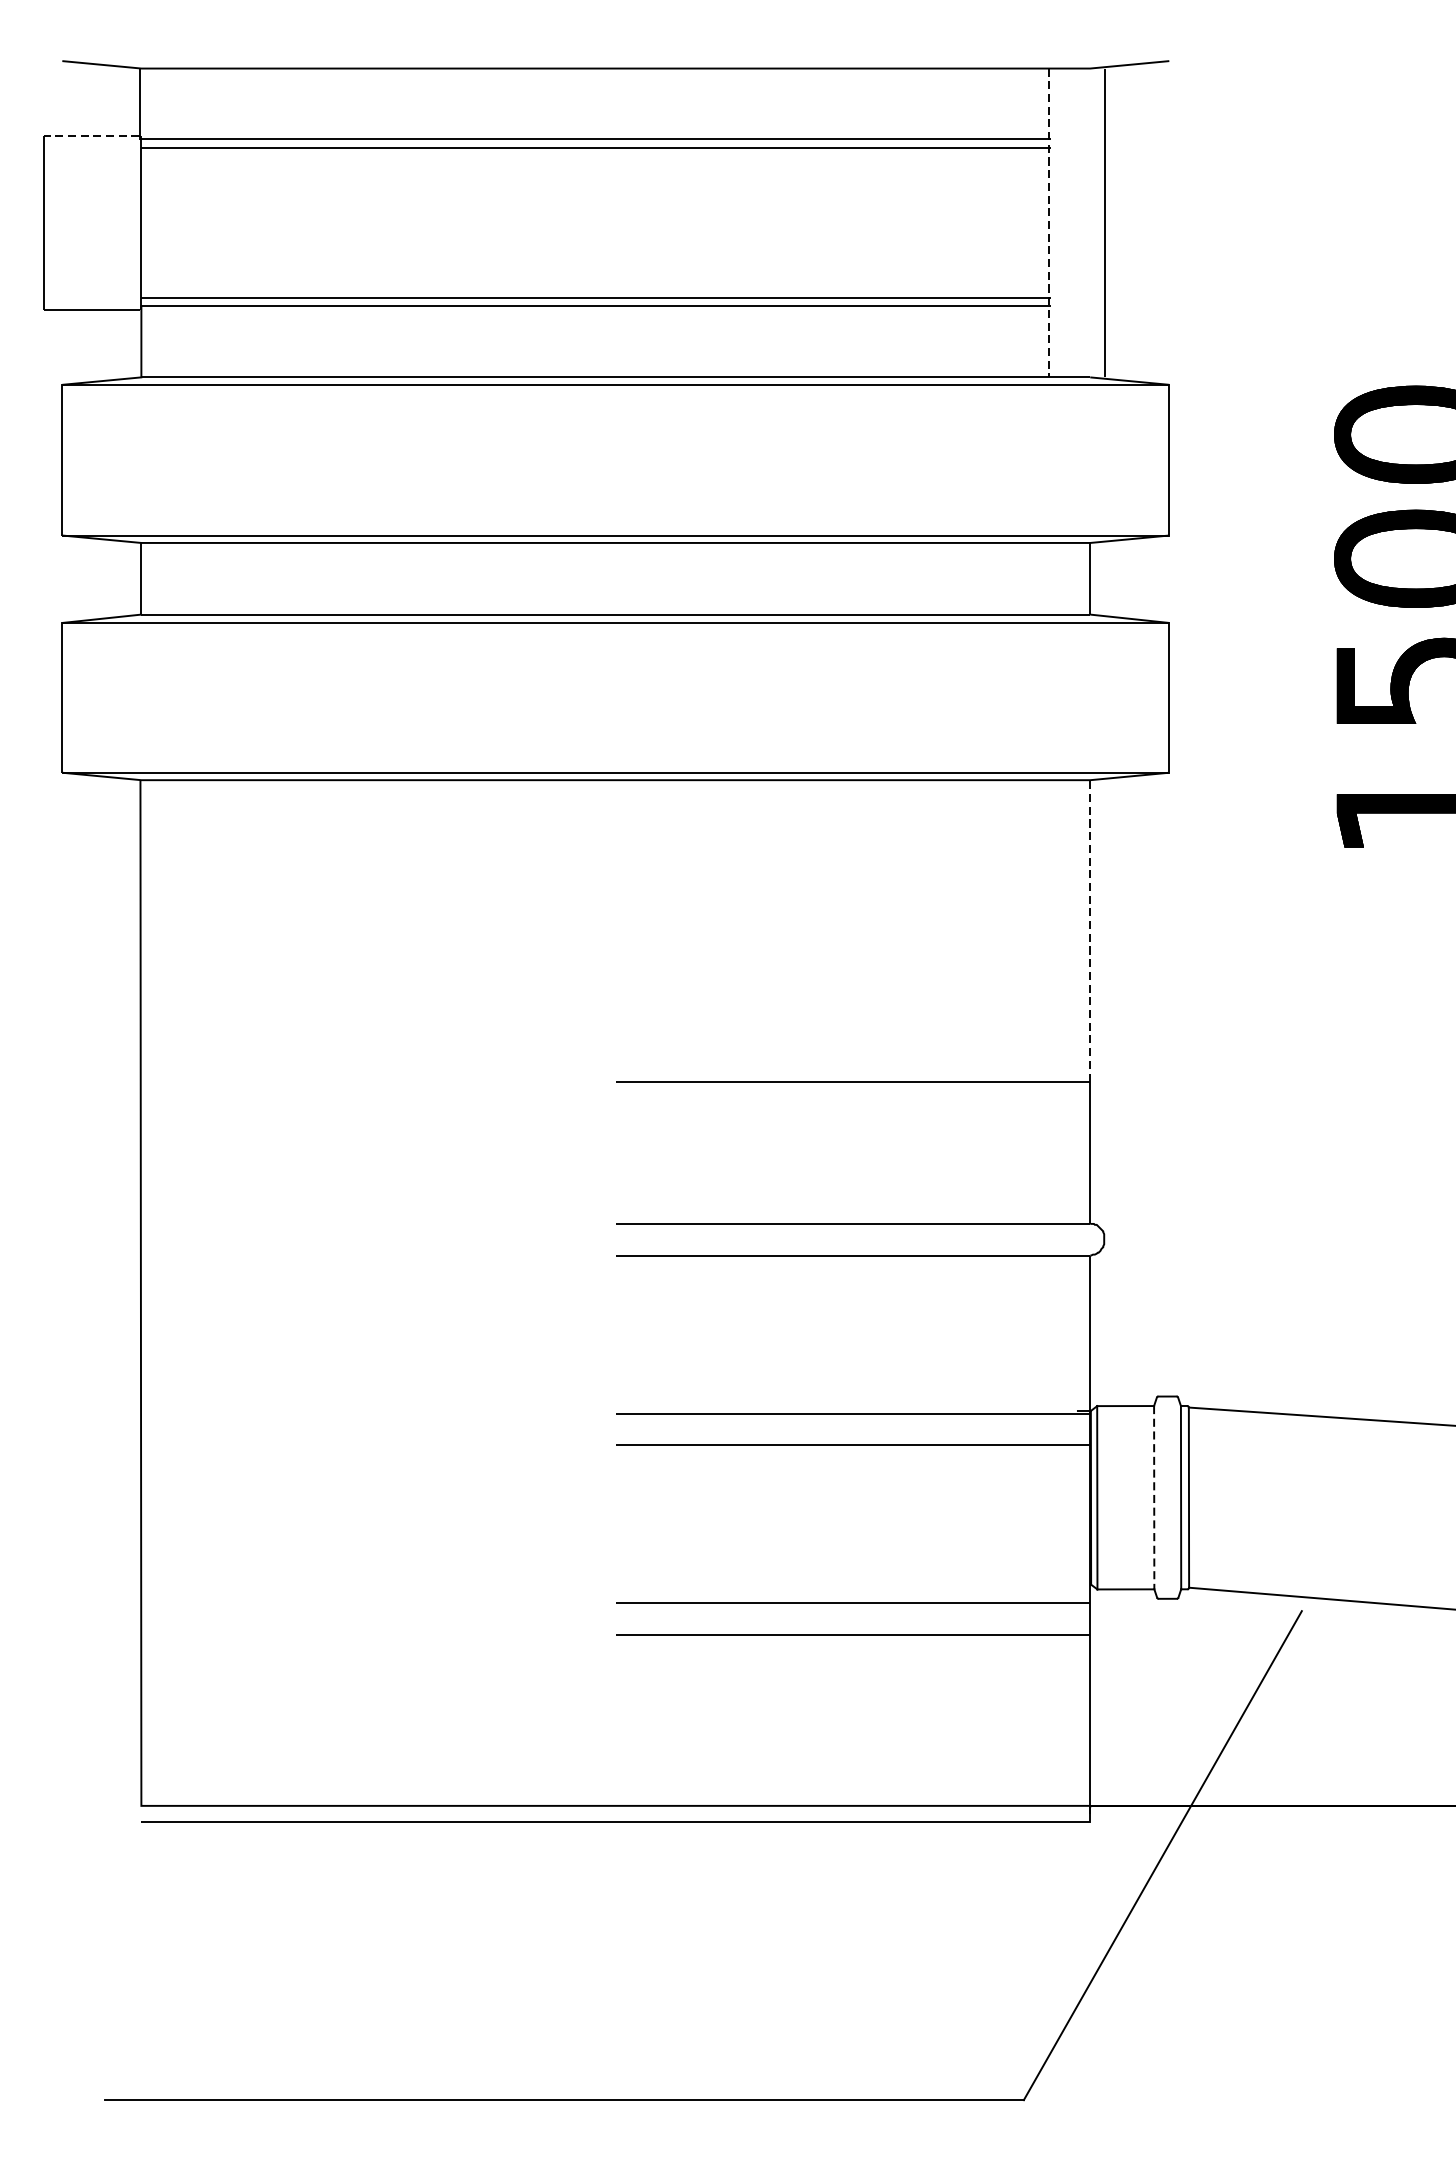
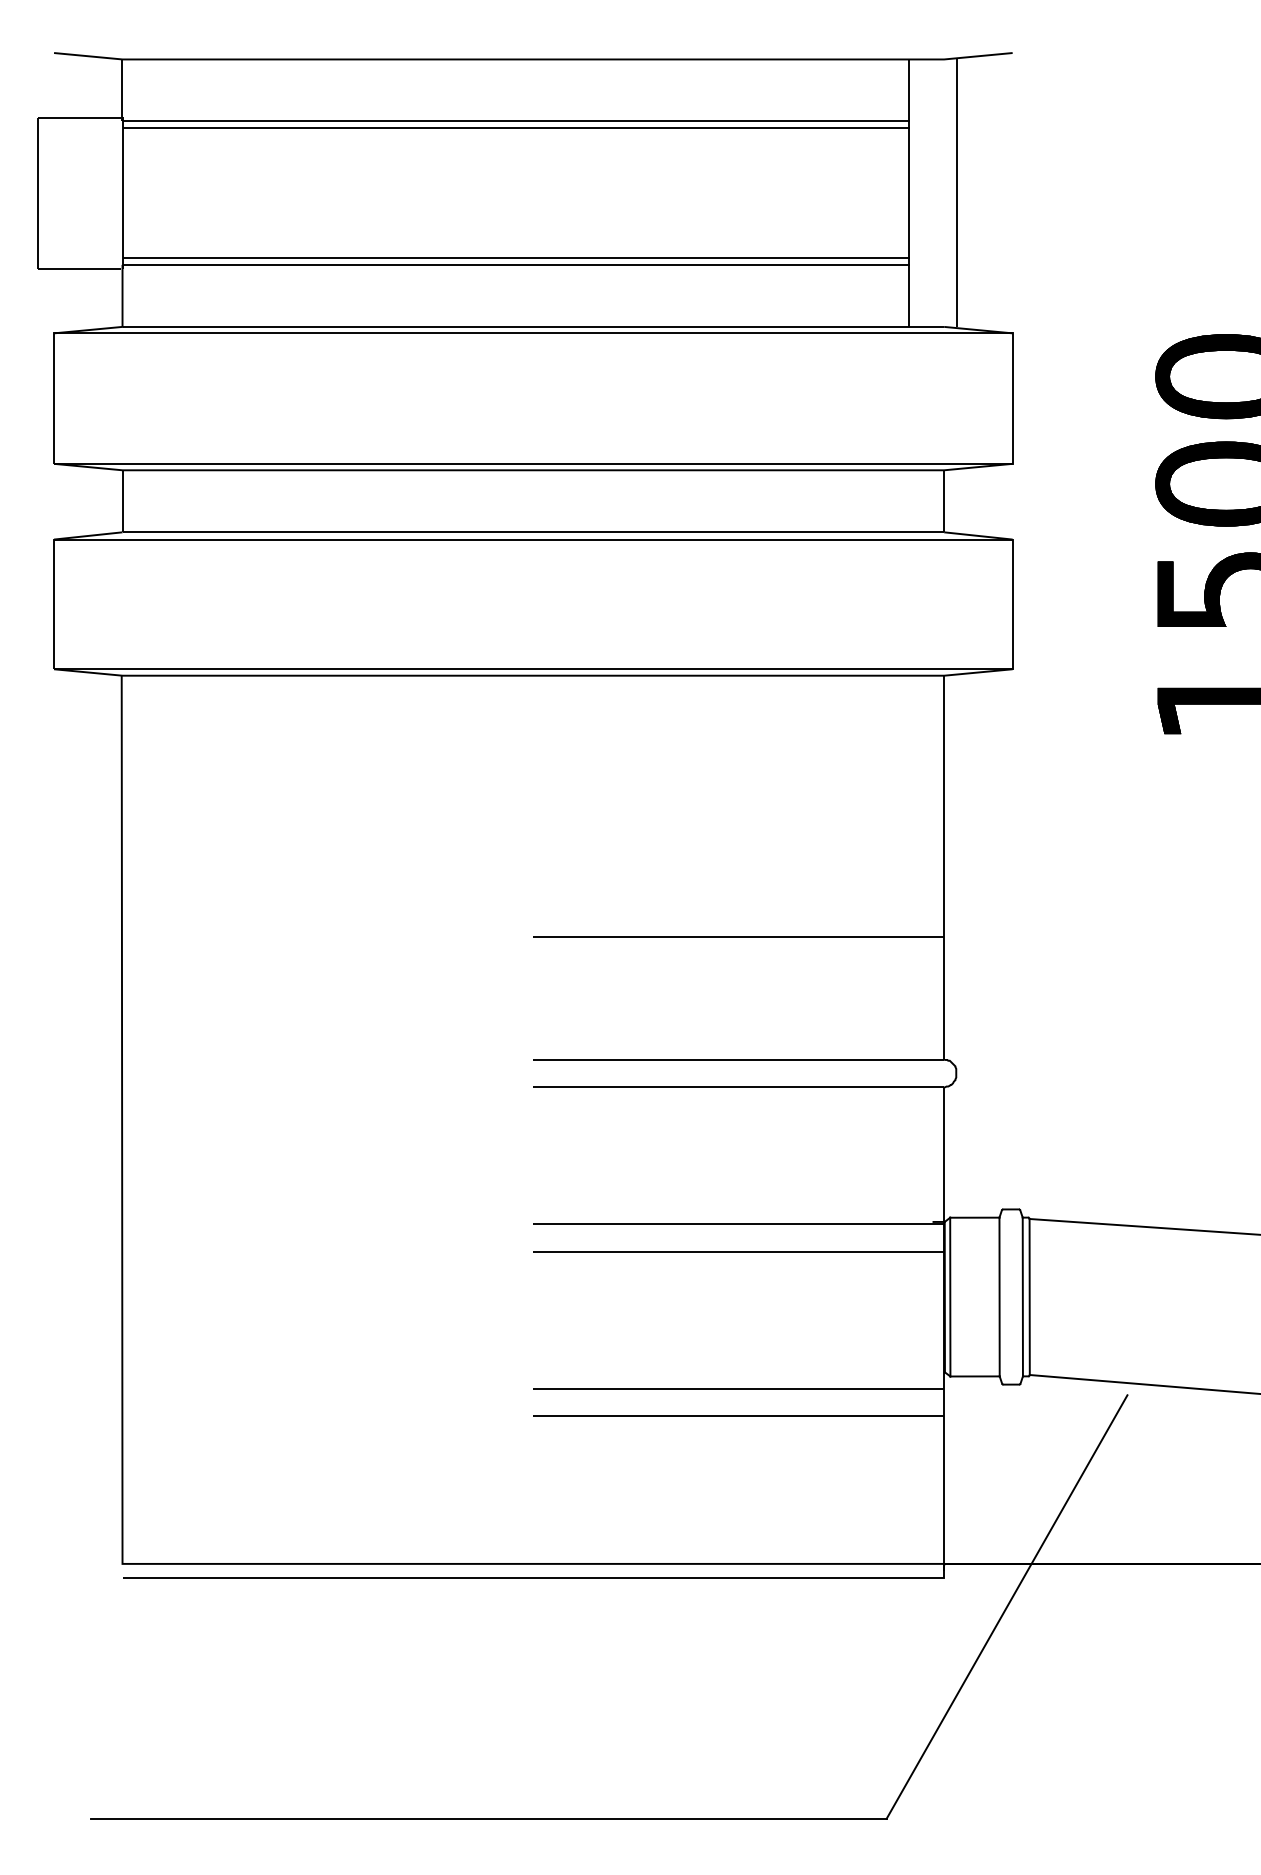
line: (90, 136) -> (78, 118), dashed -> solid
line: (1049, 223) -> (908, 193), dashed -> solid
line: (1090, 930) -> (944, 805), dashed -> solid
line: (1154, 1498) -> (999, 1297), dashed -> solid

